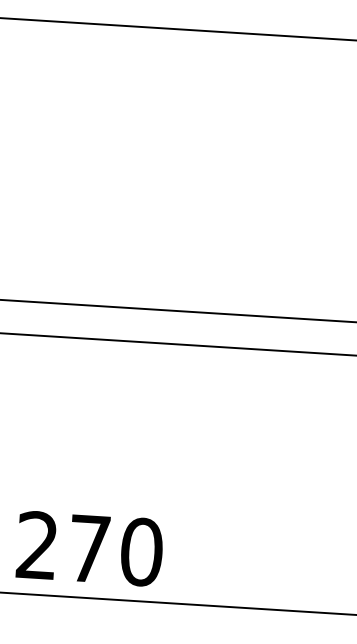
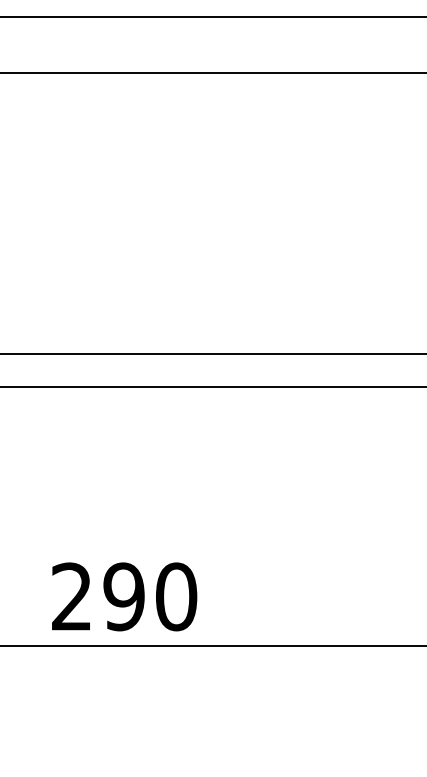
text: (88, 548) -> (123, 596), 270 -> 290

